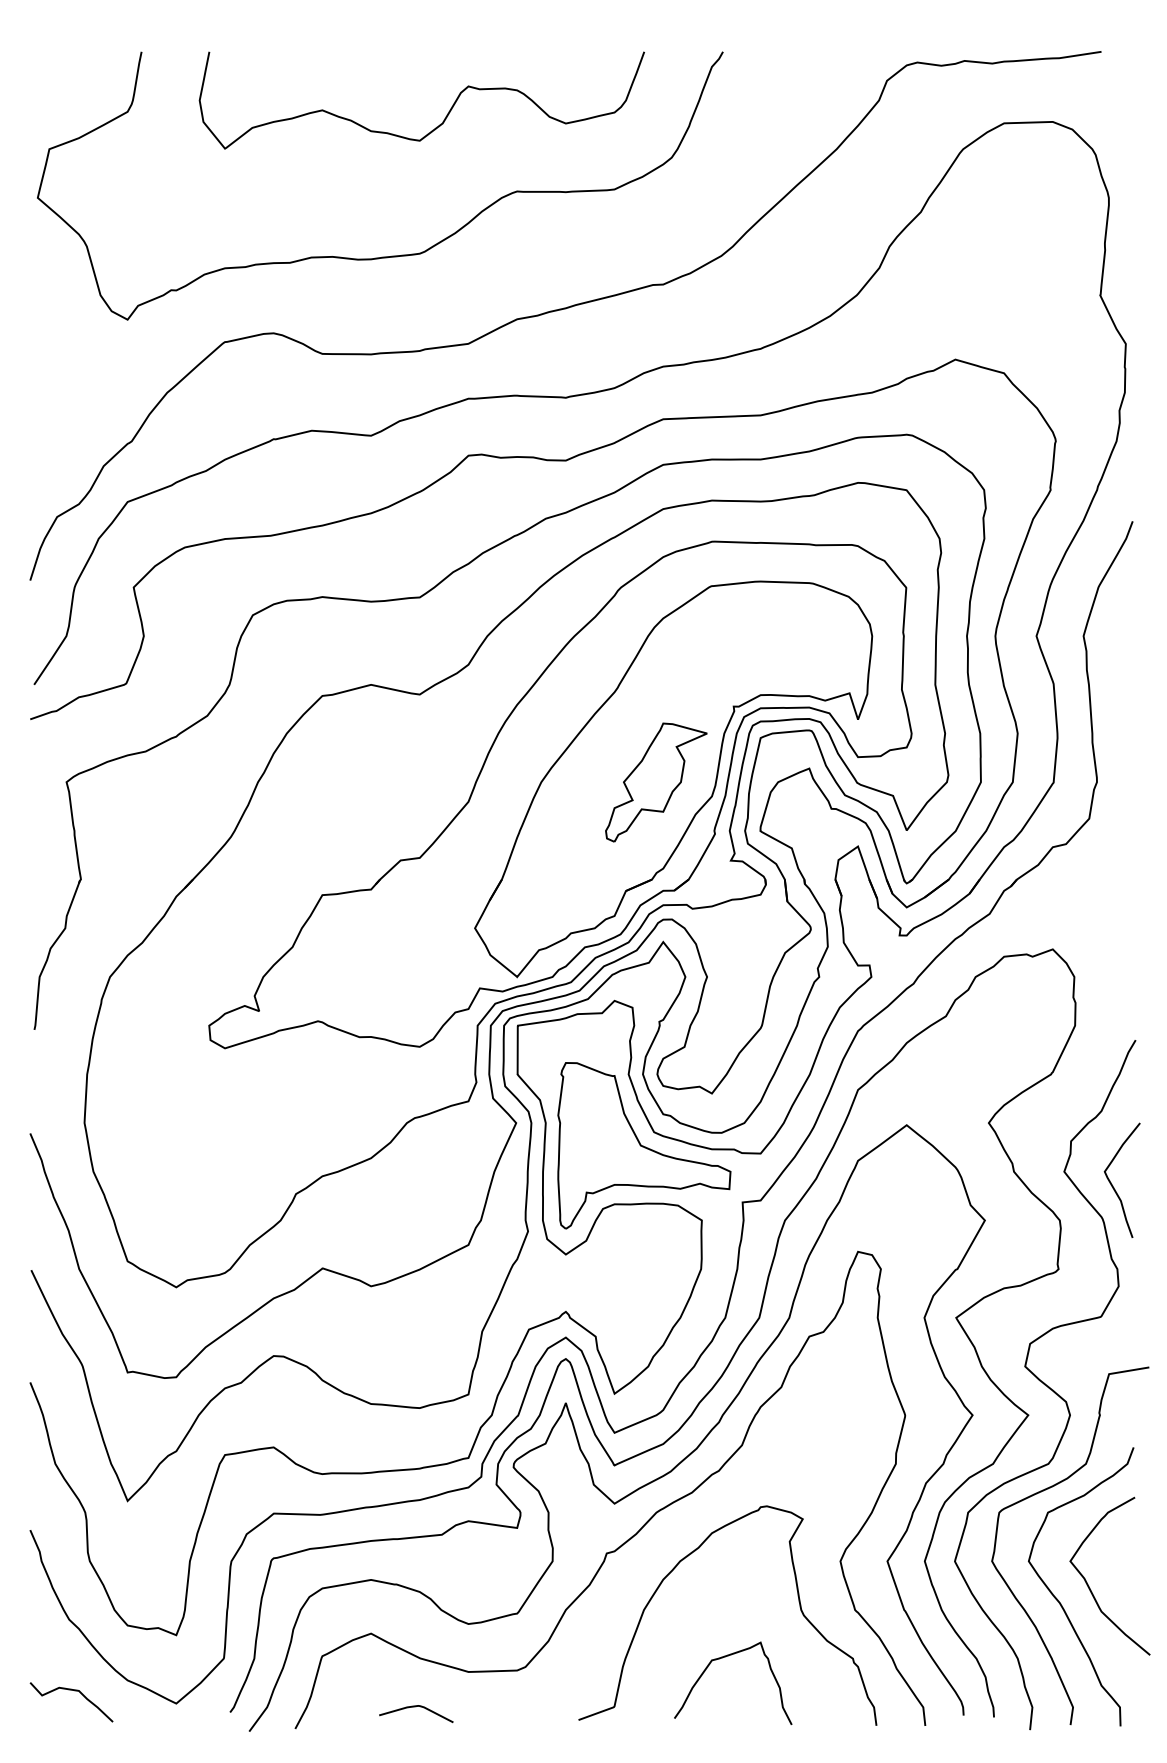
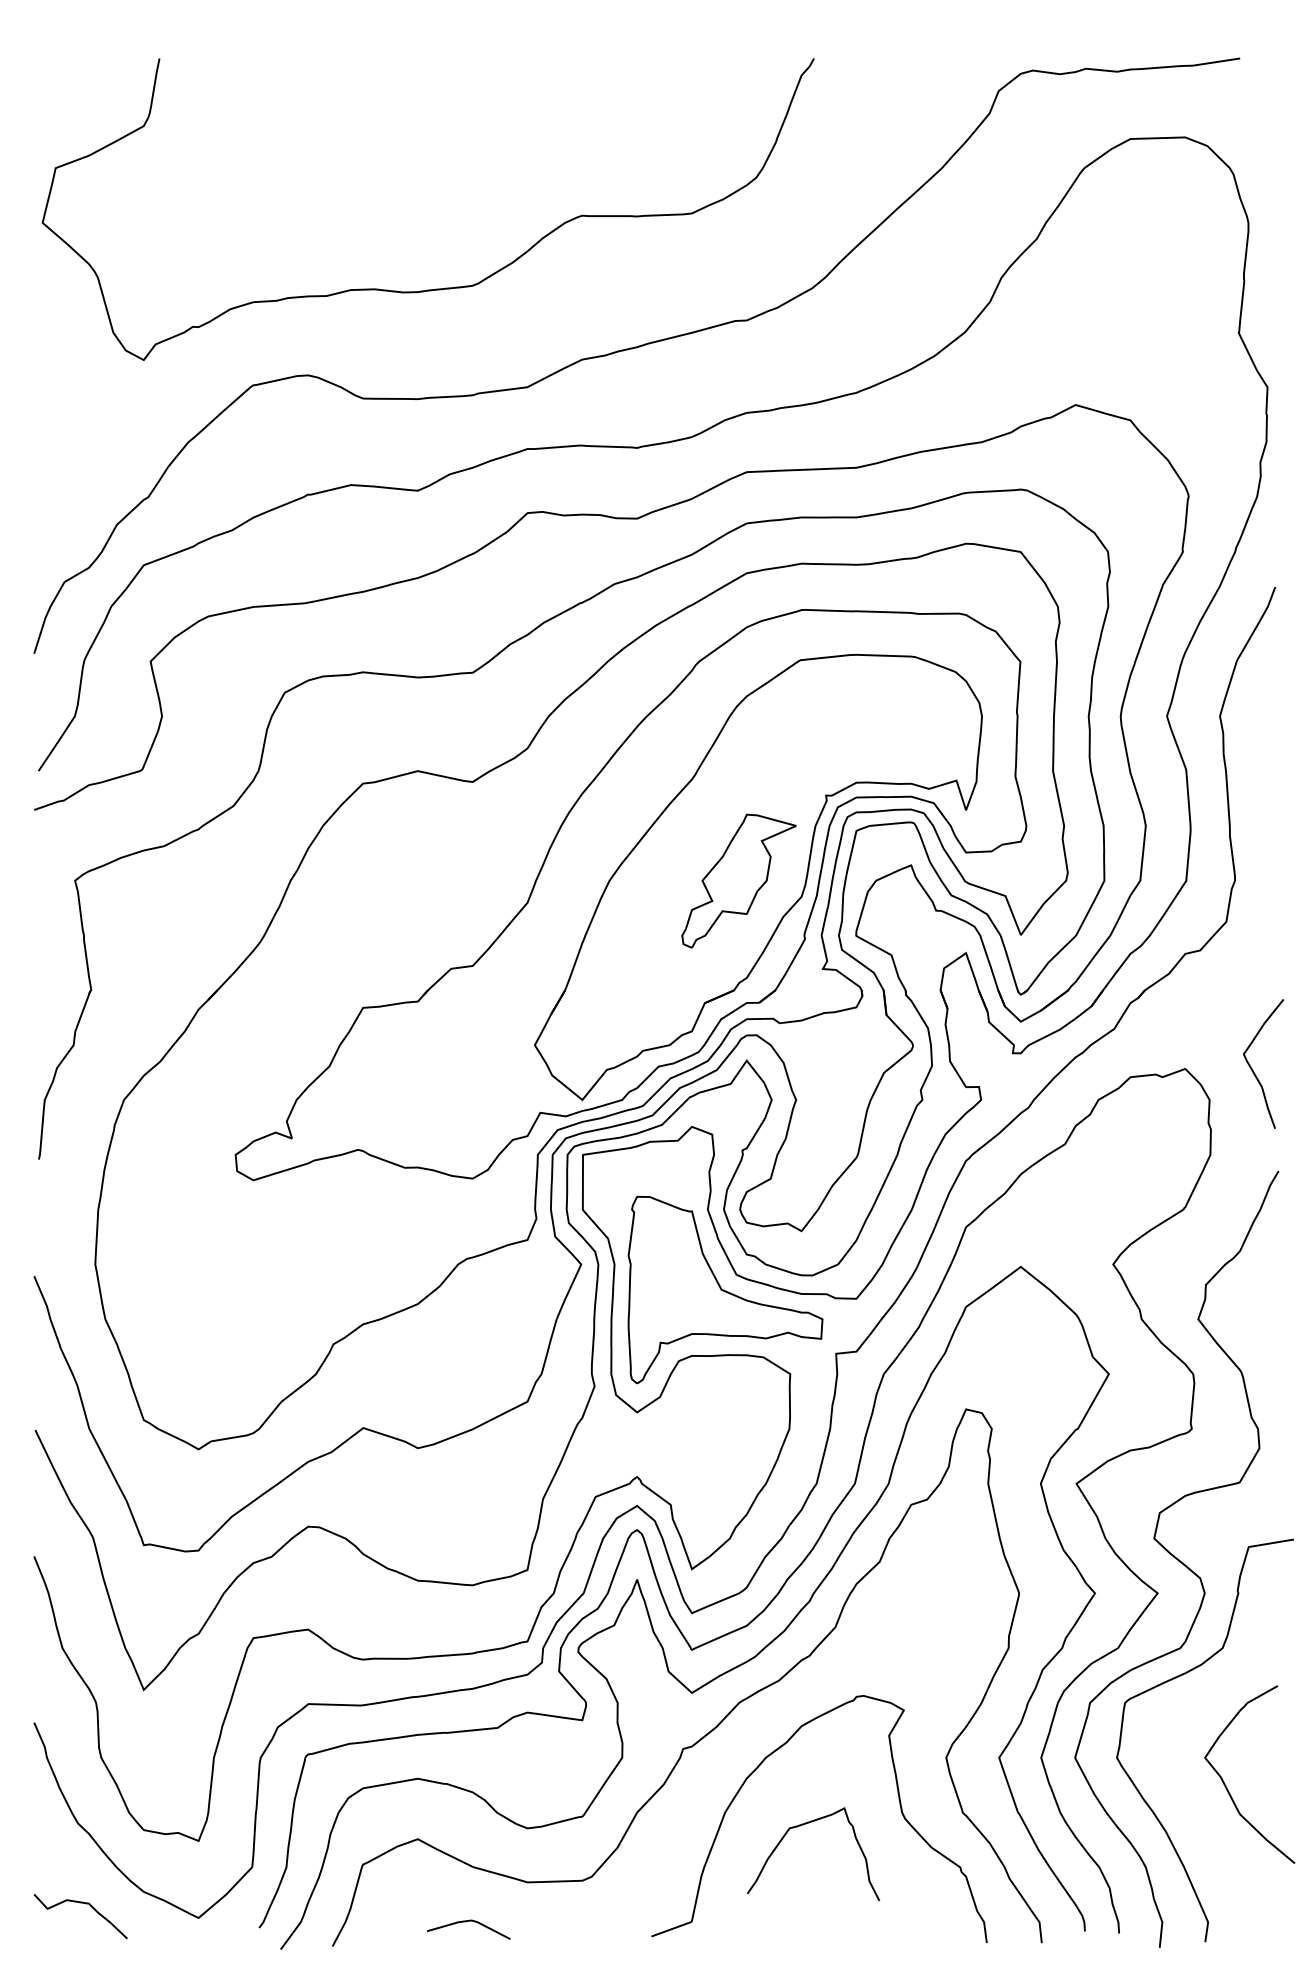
curve: (447, 114) -> (503, 128), removed
curve: (1112, 1184) -> (1252, 1068), moved
curve: (1060, 1602) -> (1194, 1804), removed
curve: (724, 1657) -> (803, 1825), moved

